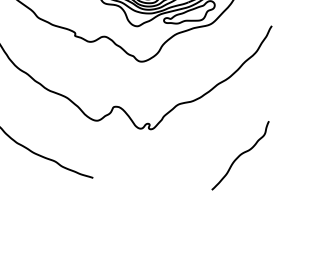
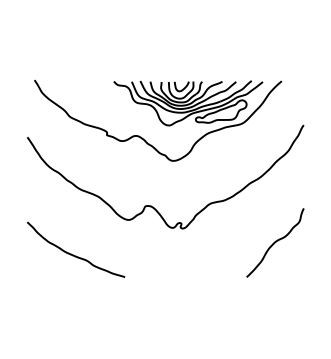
curve: (240, 155) -> (275, 242), moved

